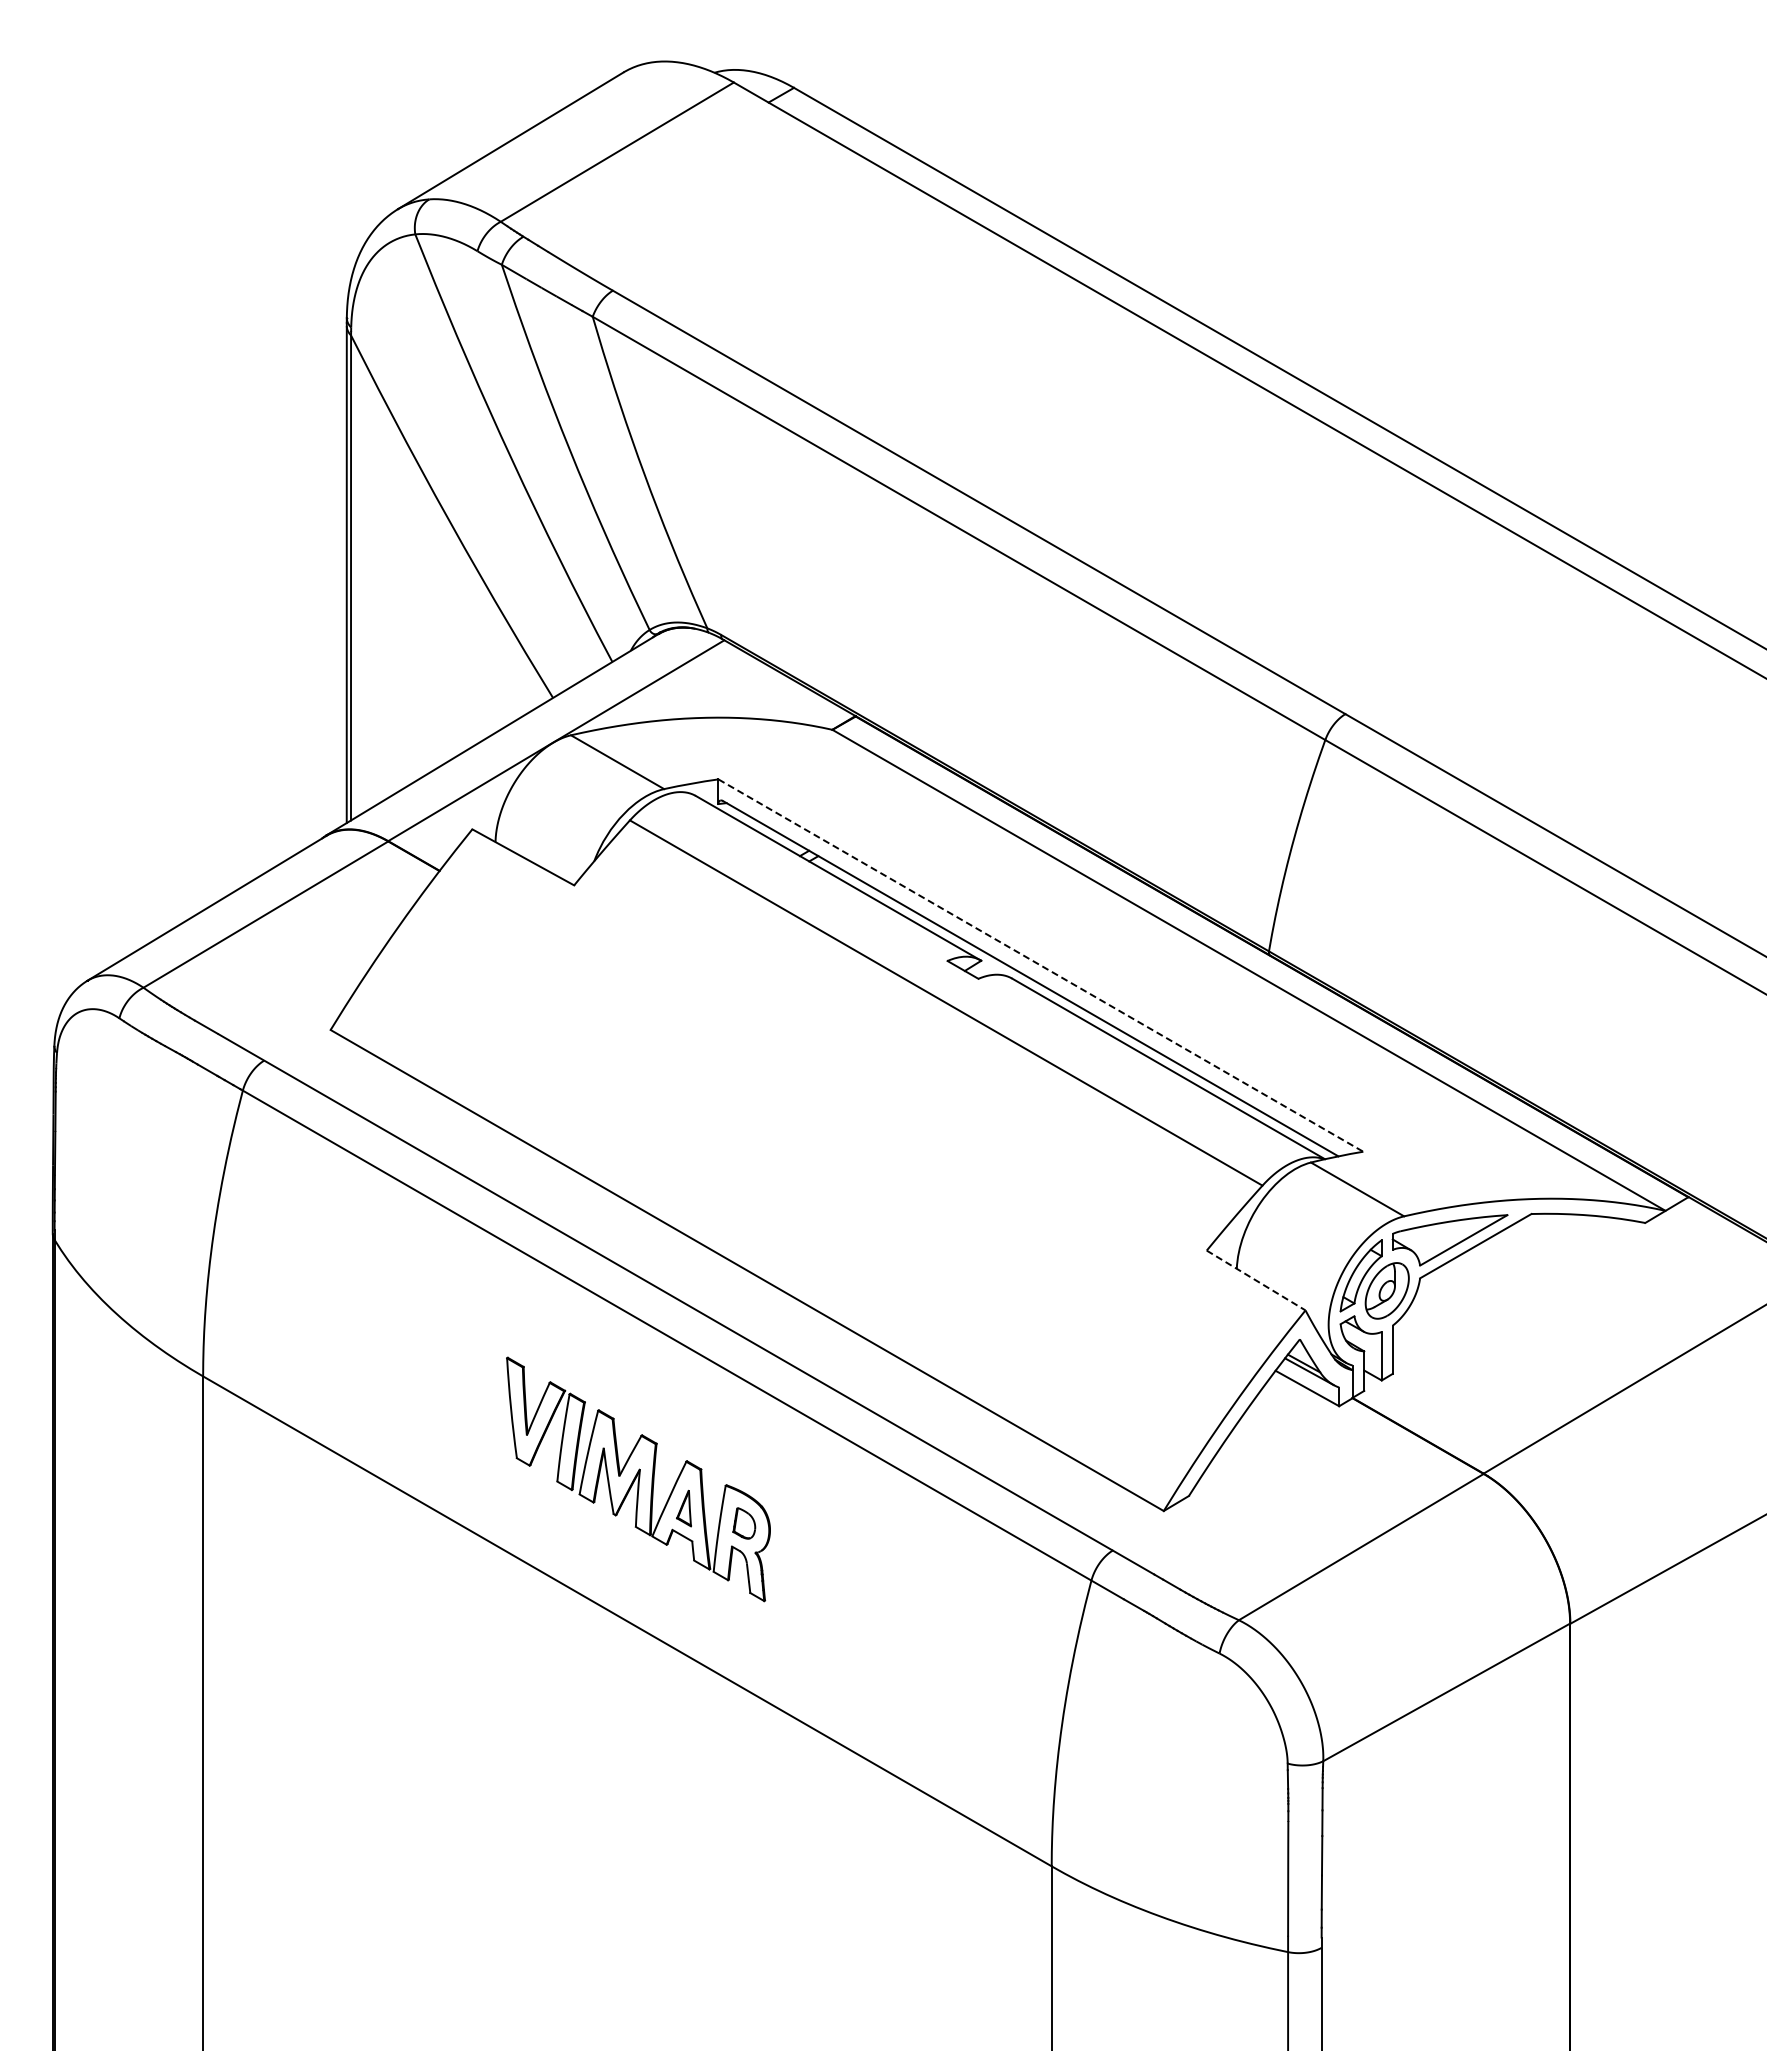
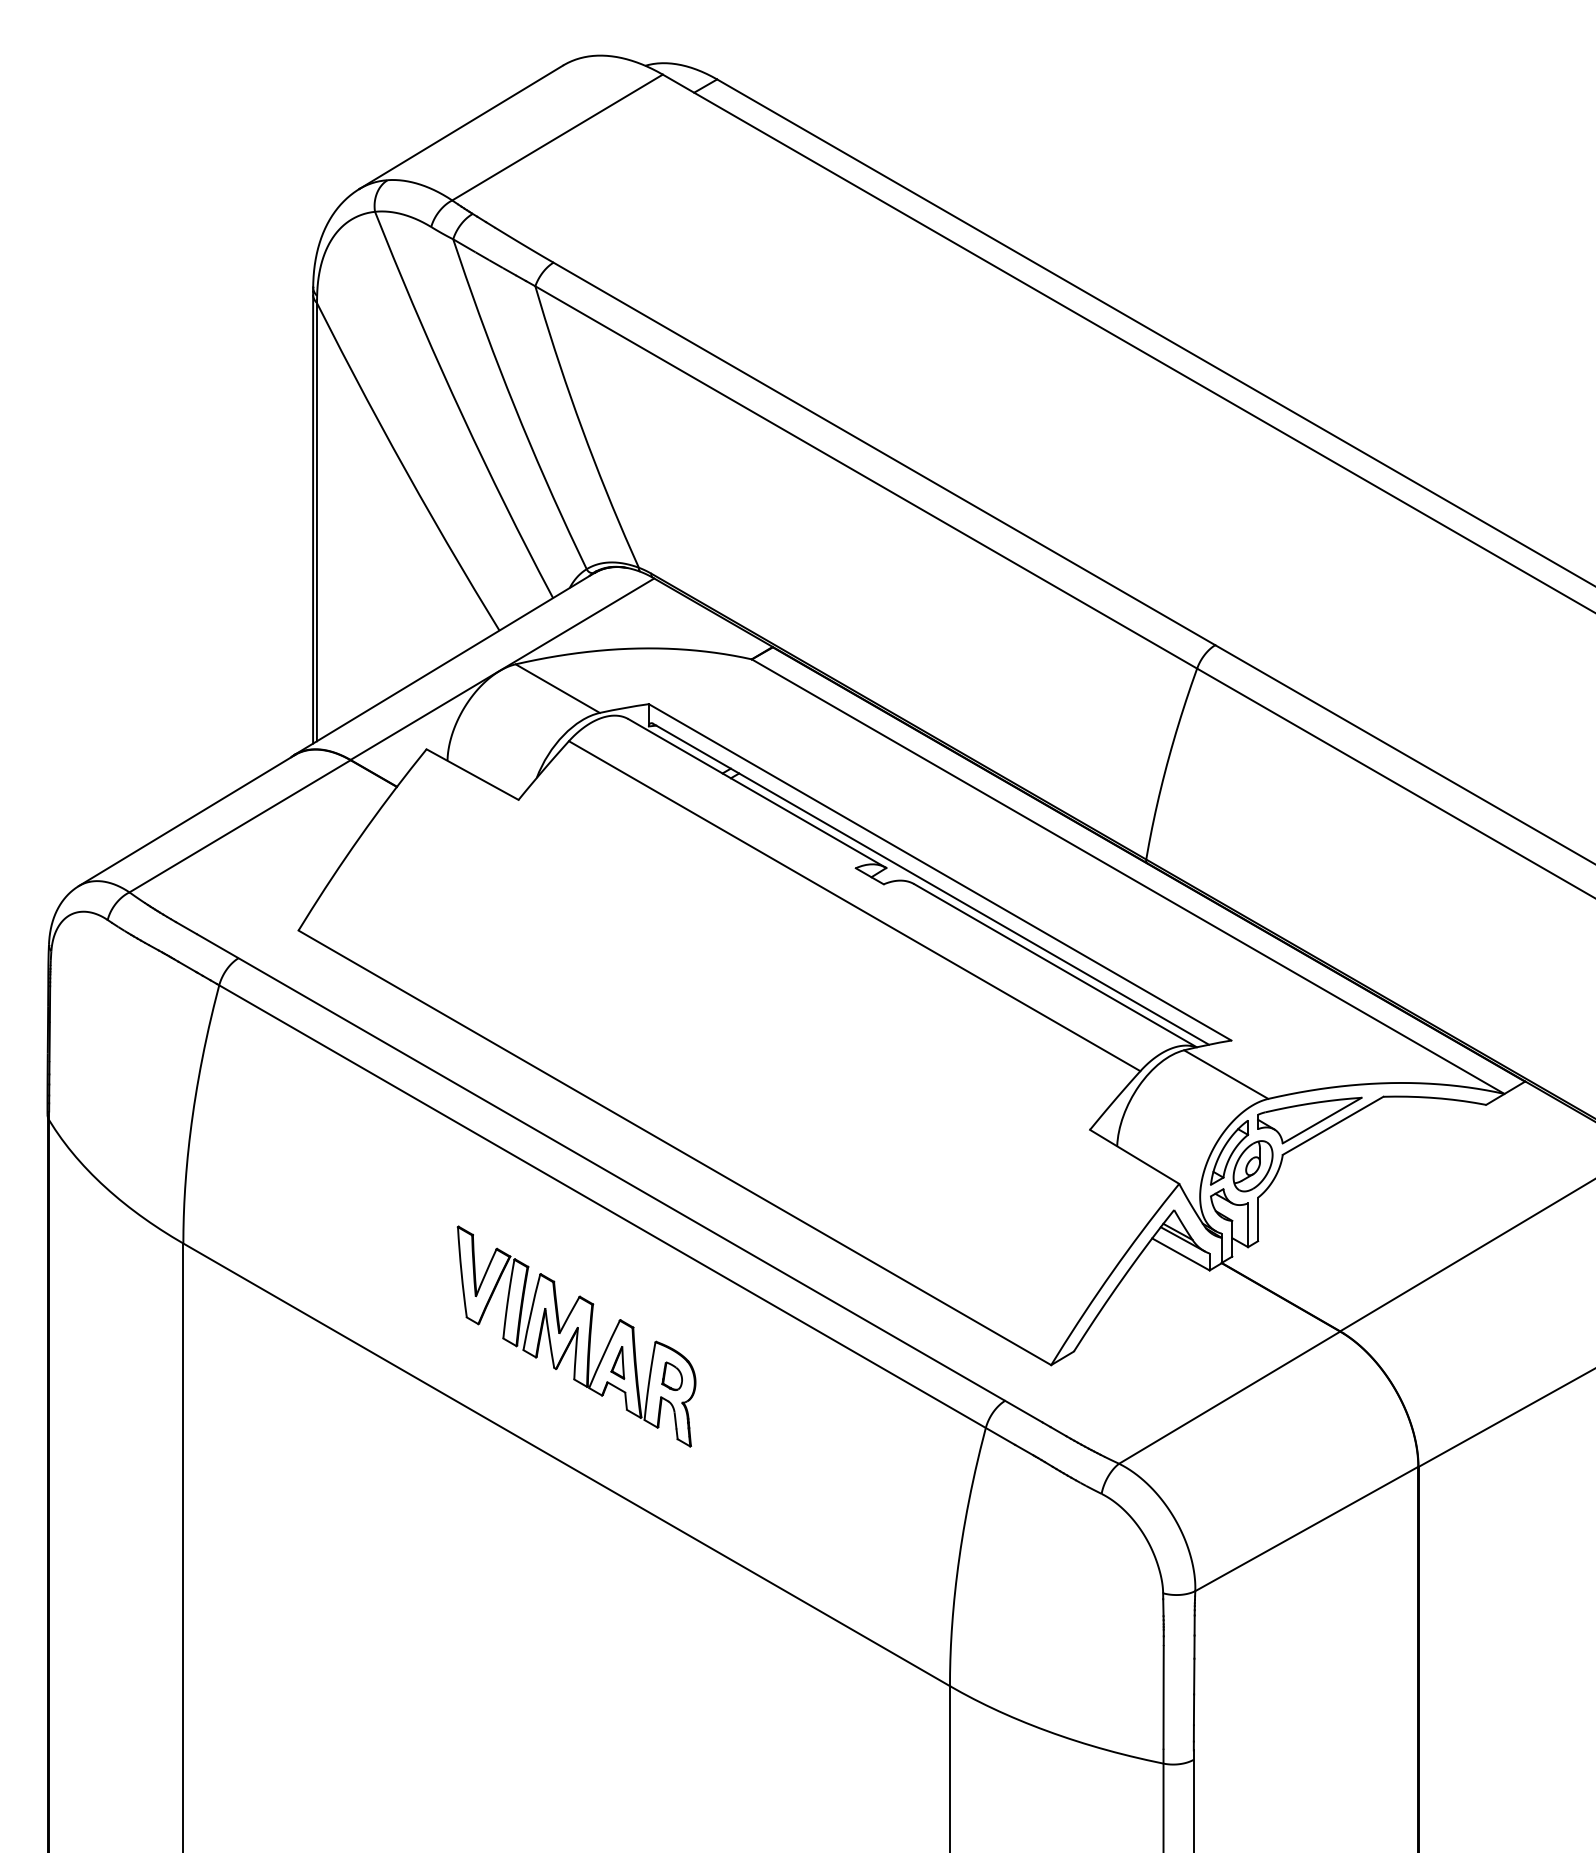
line: (1041, 965) -> (940, 872), dashed -> solid
line: (1256, 1280) -> (1134, 1156), dashed -> solid

